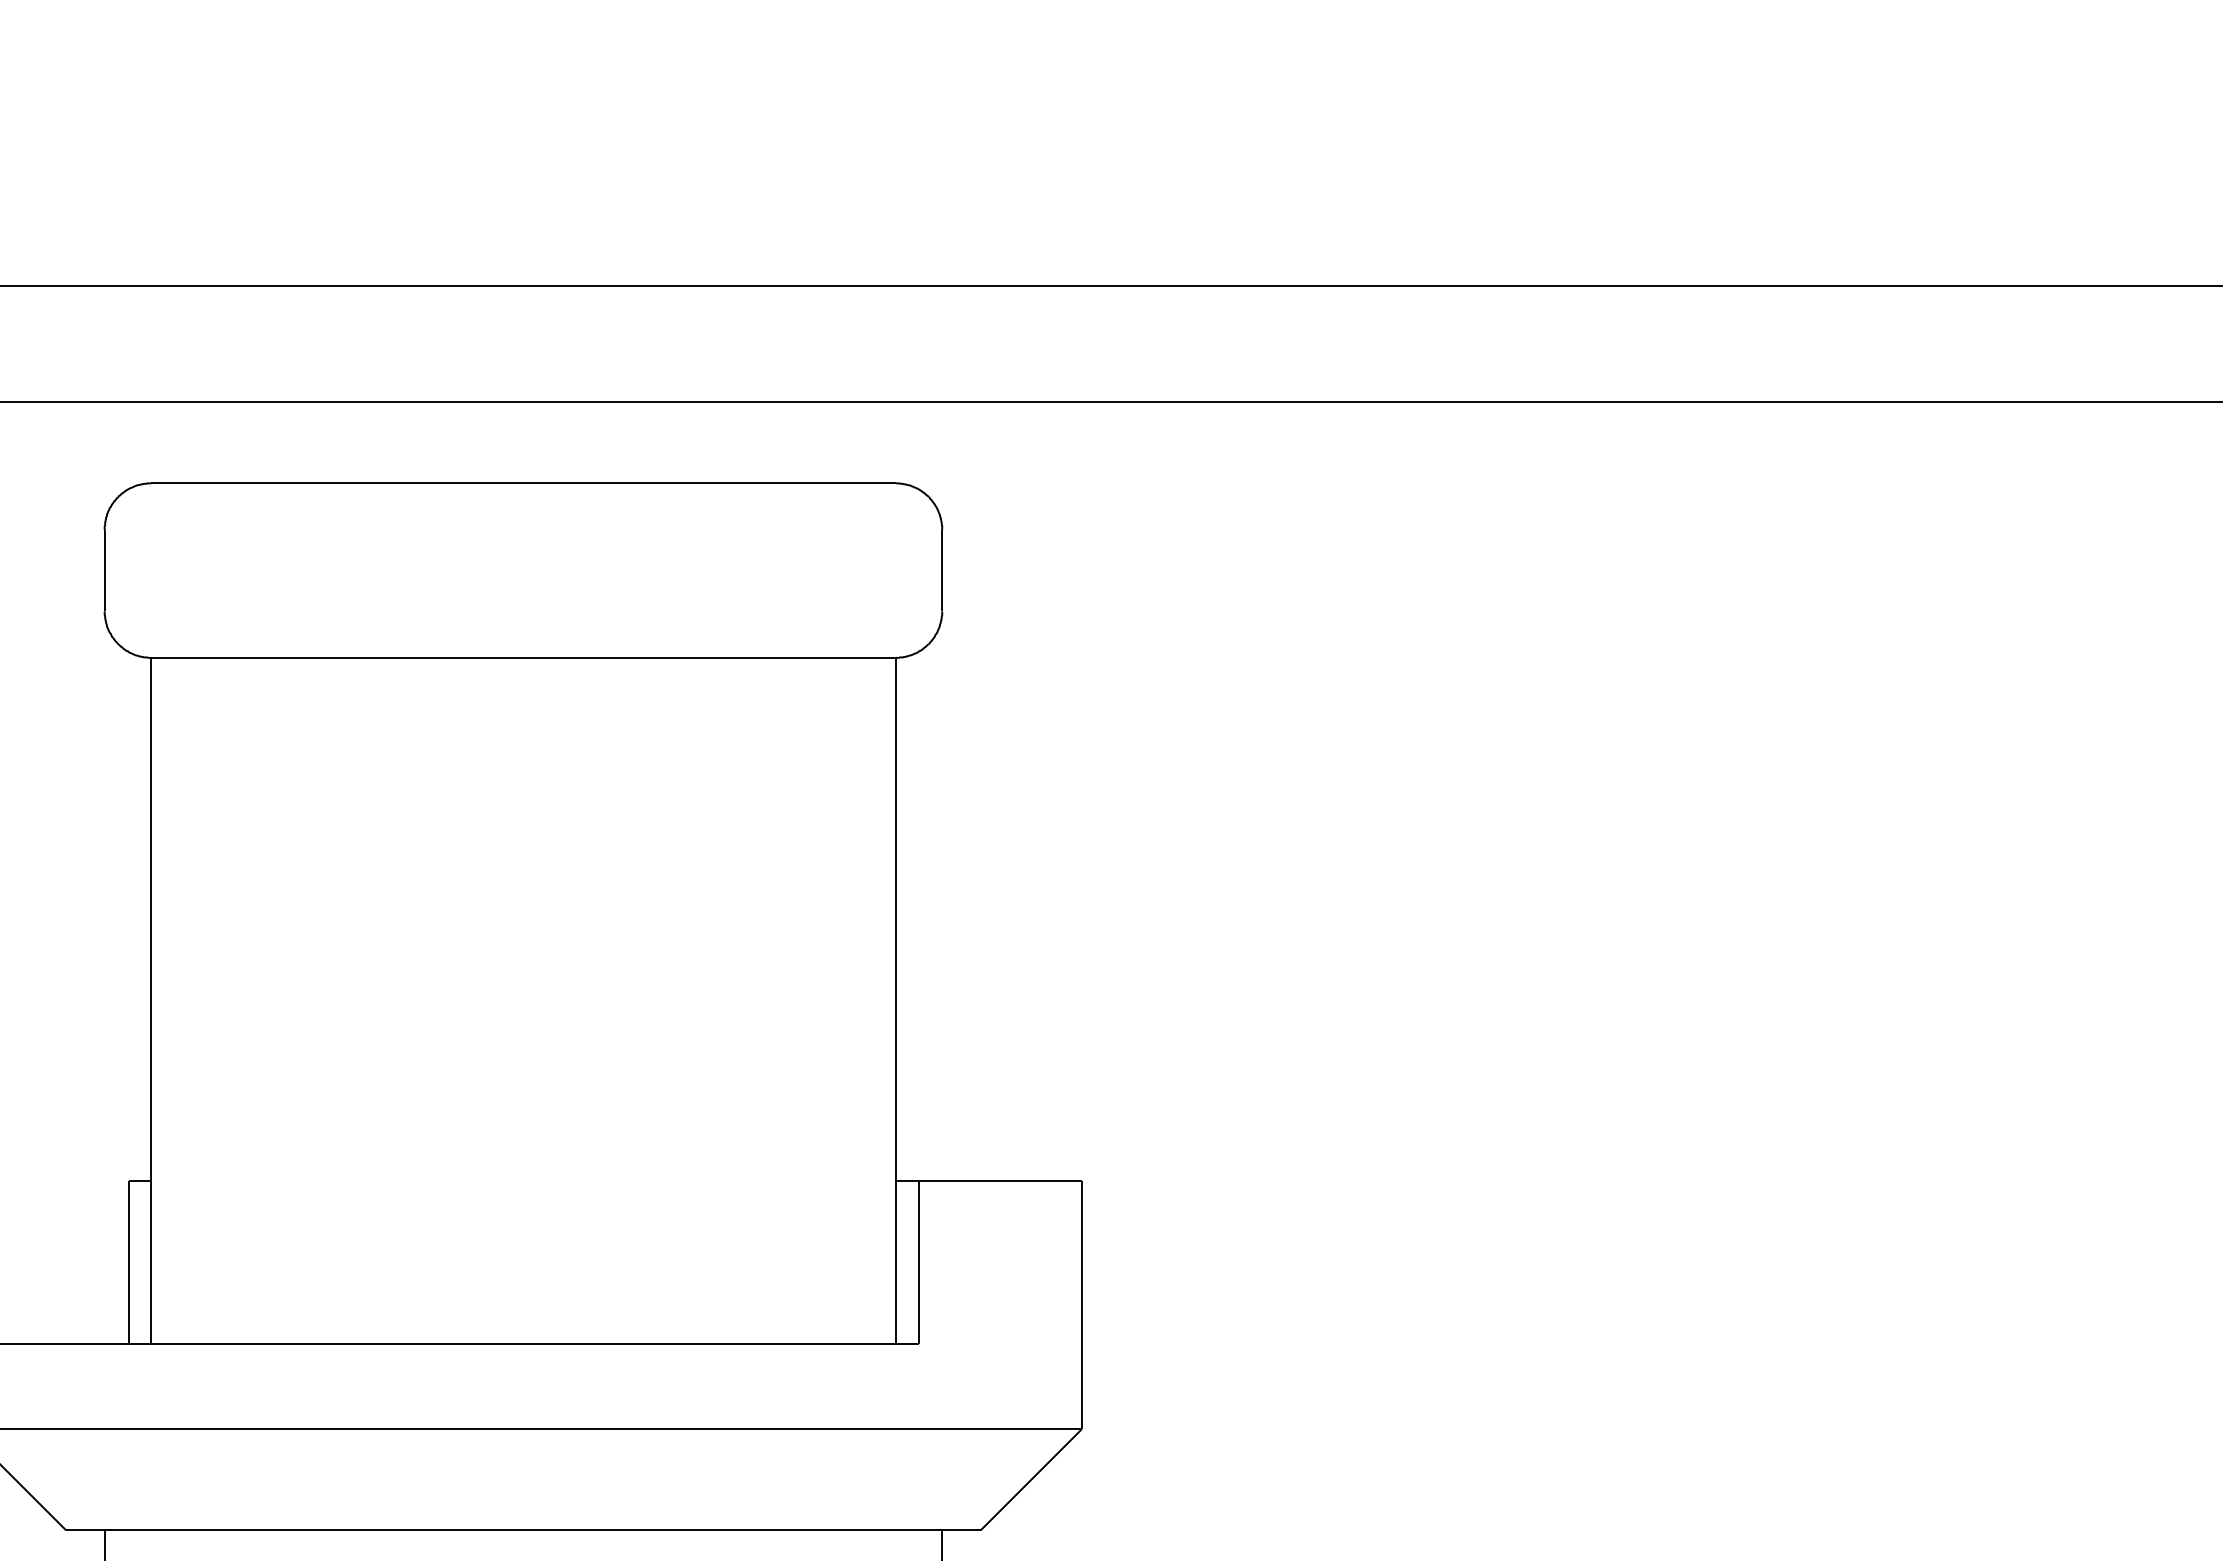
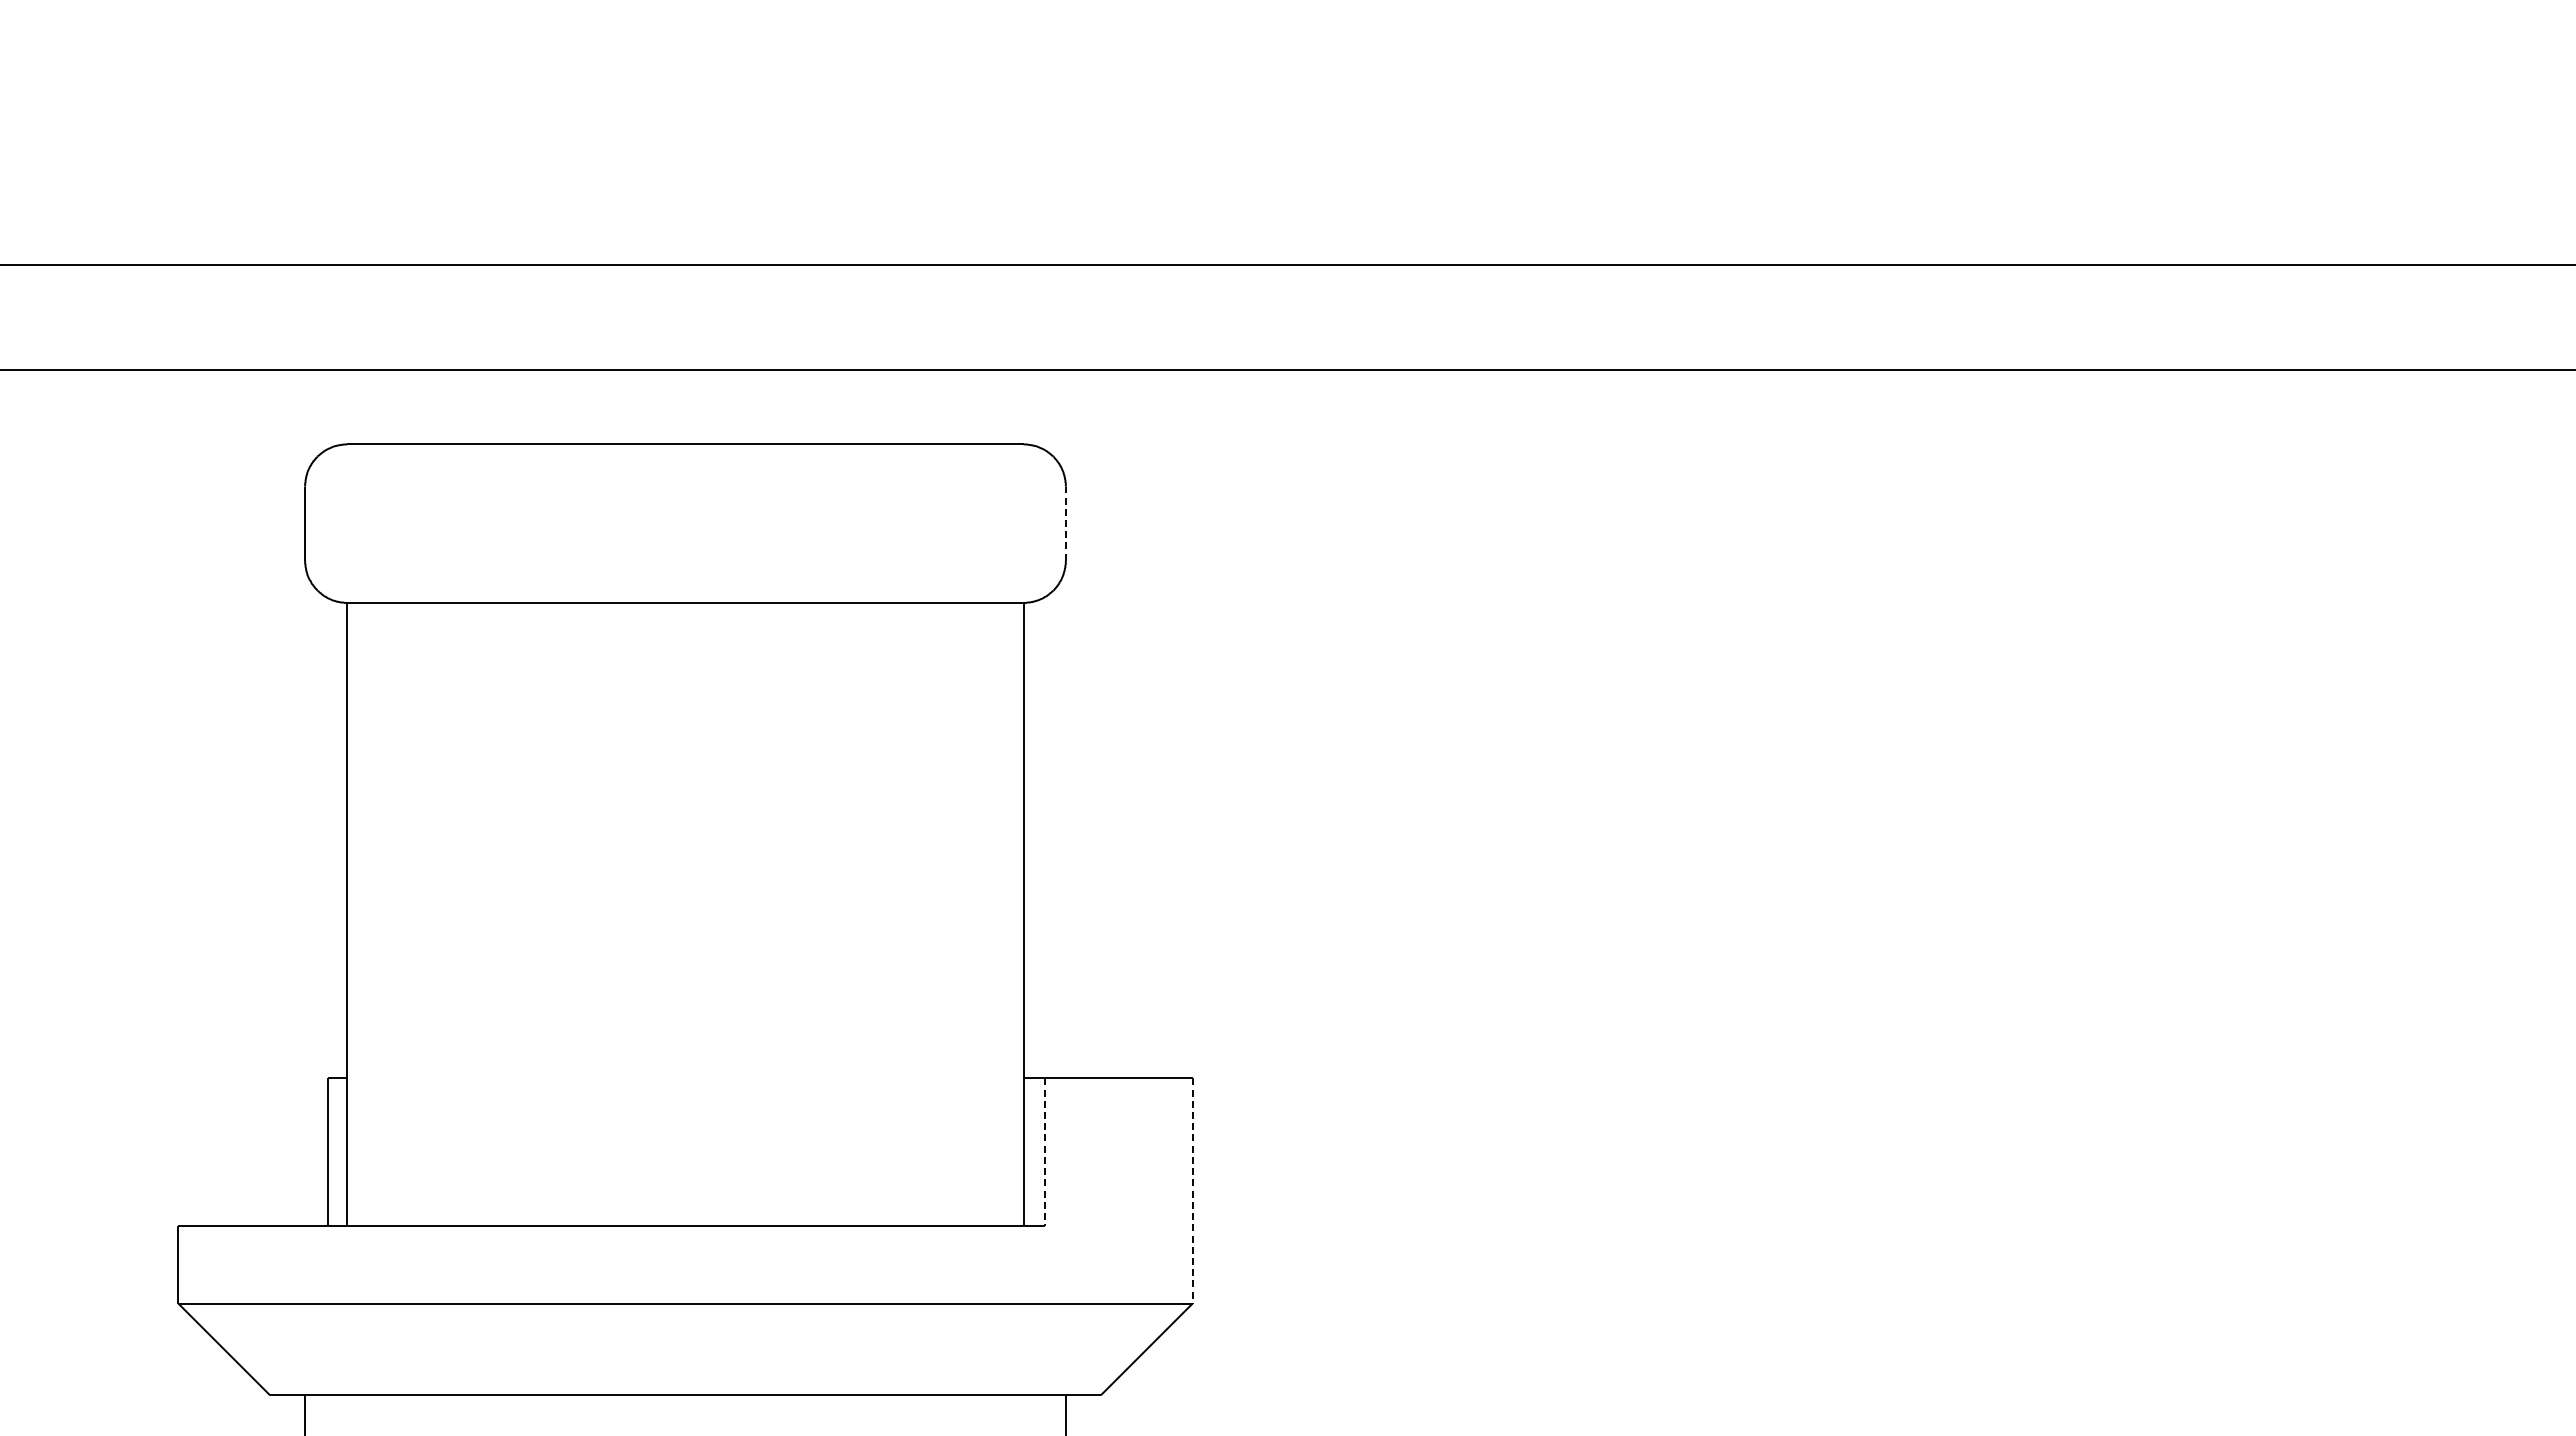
line: (941, 570) -> (1065, 523), solid -> dashed
line: (918, 1262) -> (1044, 1152), solid -> dashed
line: (1081, 1304) -> (1192, 1190), solid -> dashed

